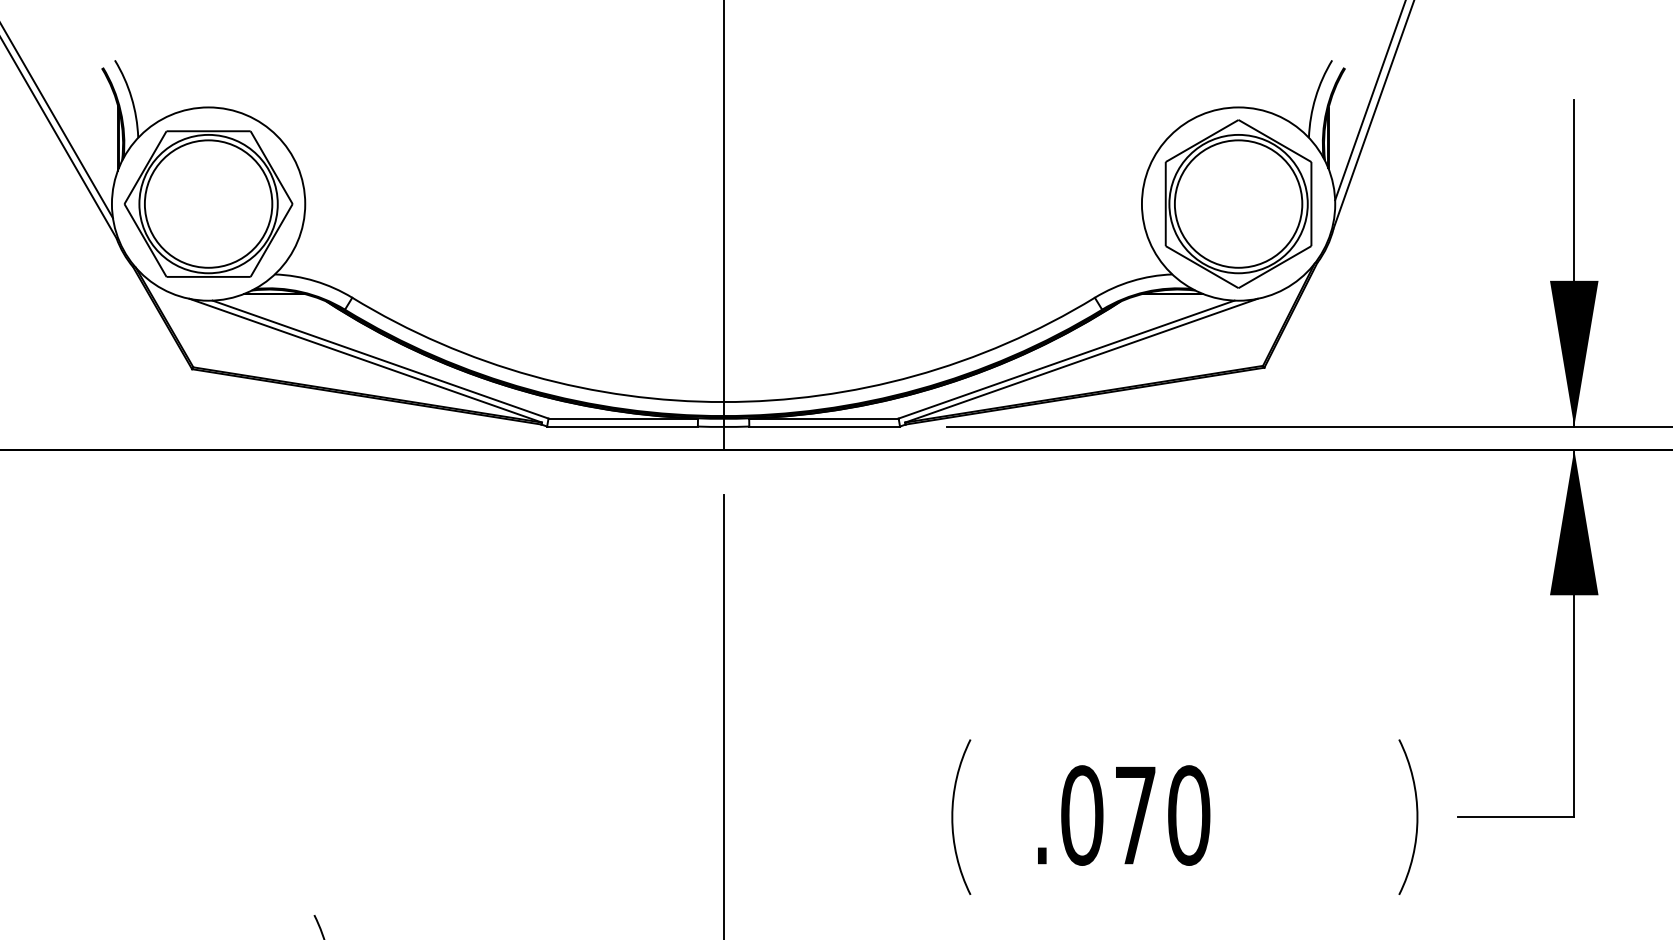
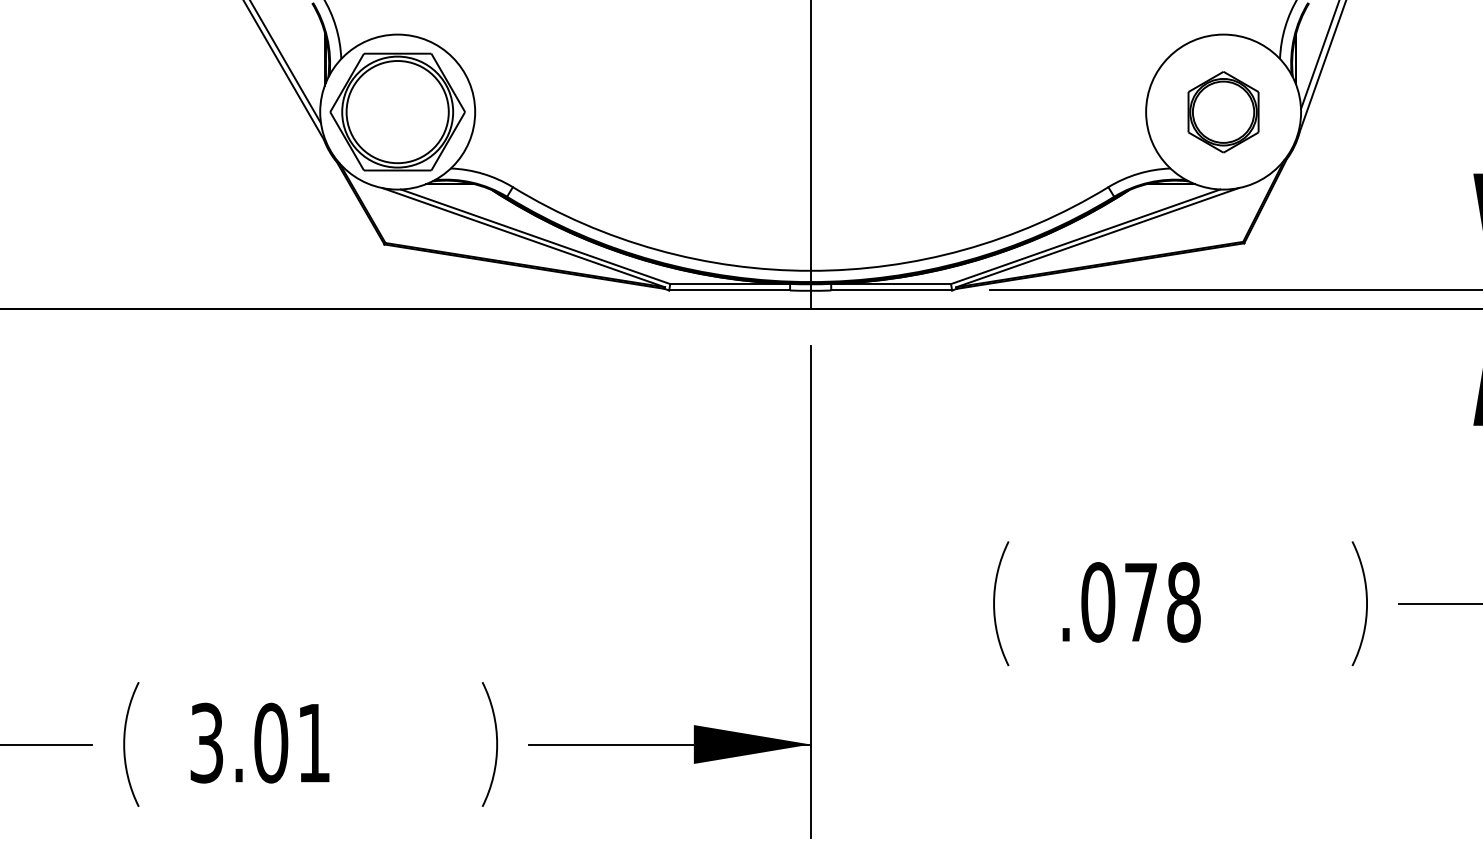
part: (1238, 204) -> (1223, 112), size x0.6
text: (1188, 815) -> (1183, 602), .070 -> .078

